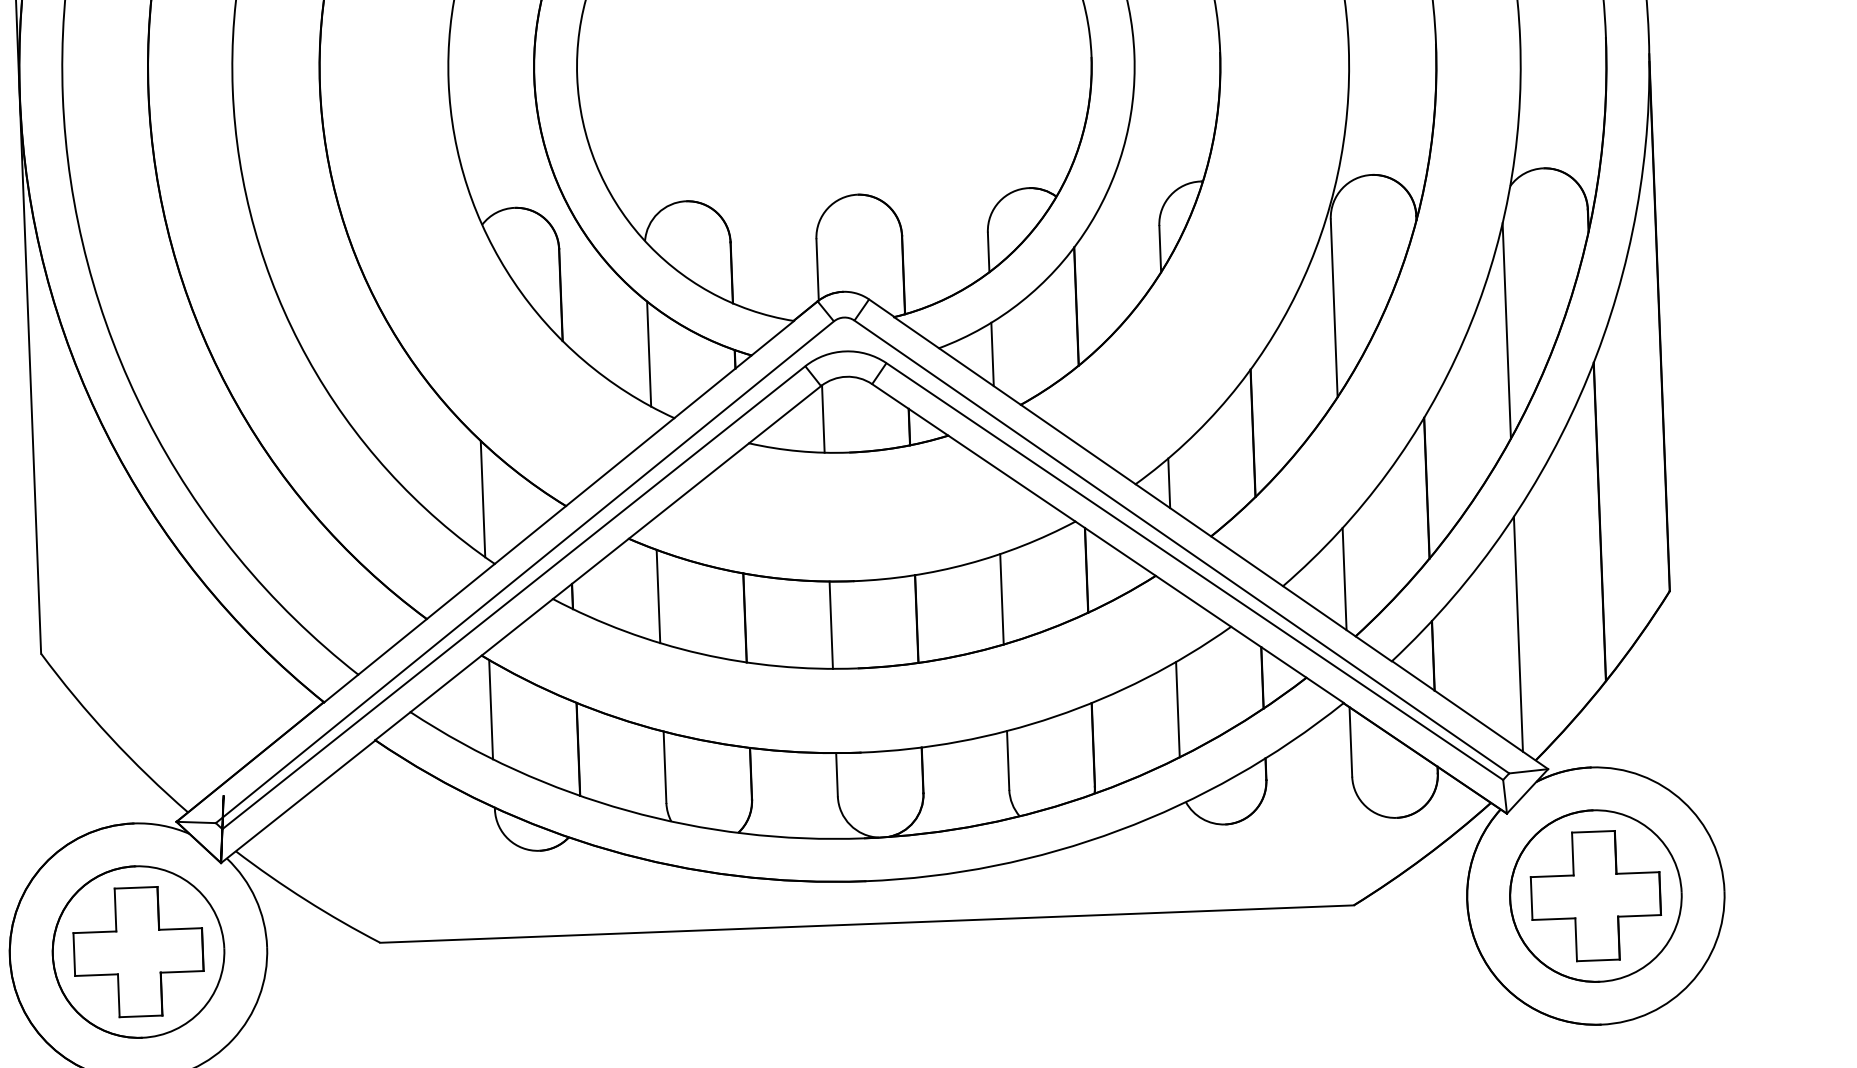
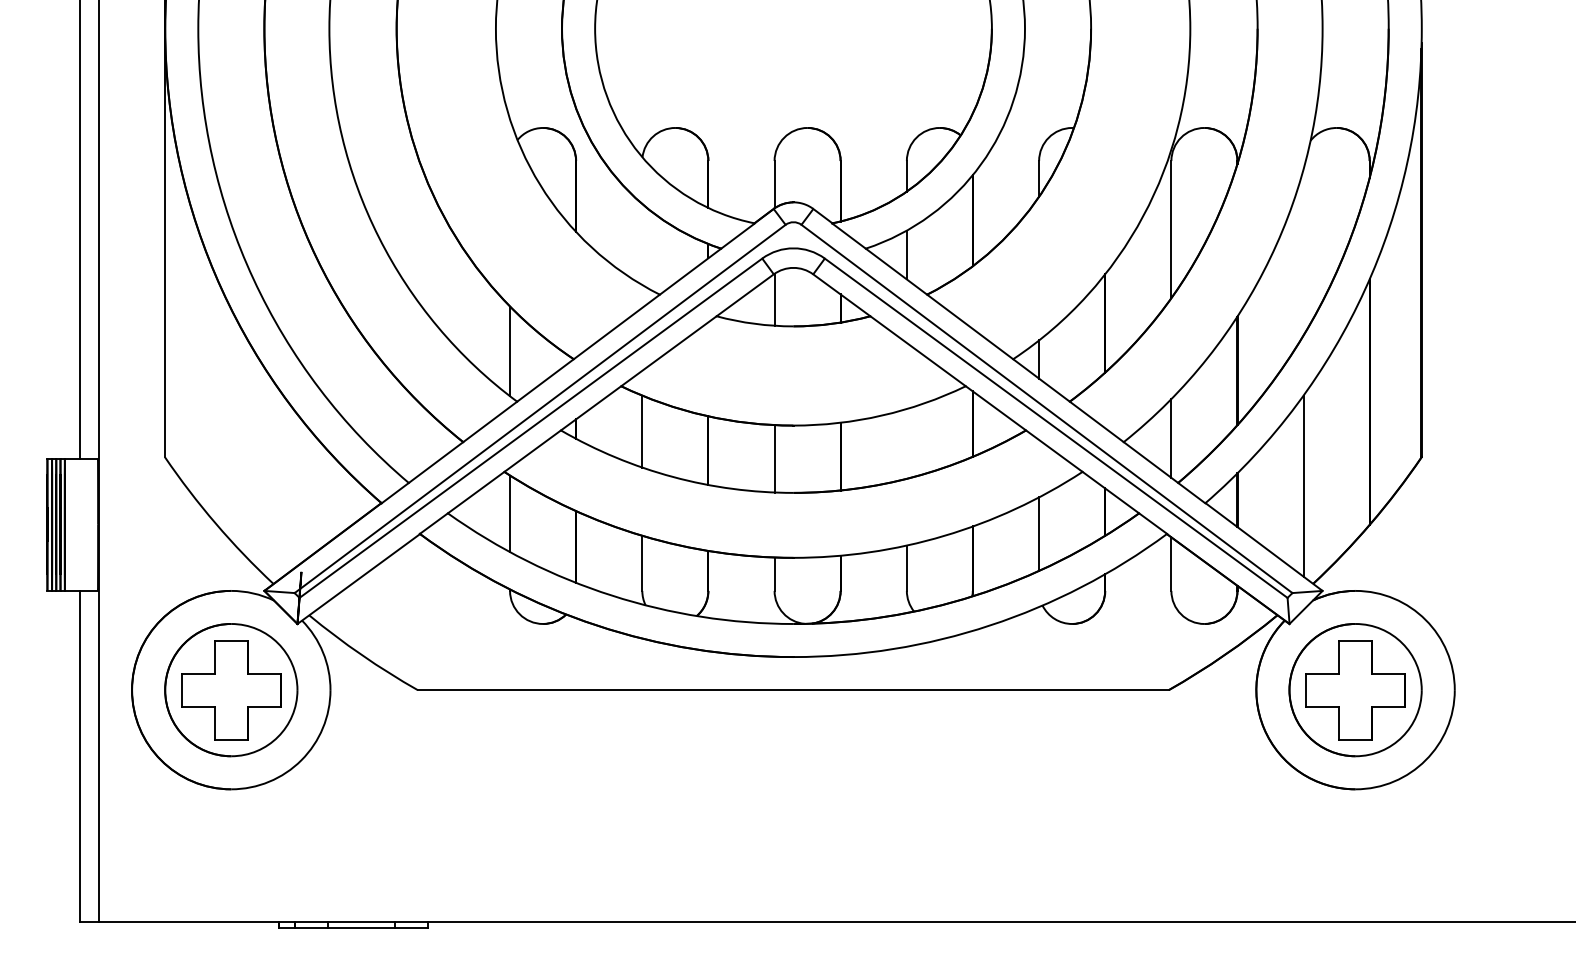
line: (1506, 331) -> (1303, 252), removed
line: (649, 353) -> (642, 244), removed
line: (1001, 598) -> (906, 443), removed

